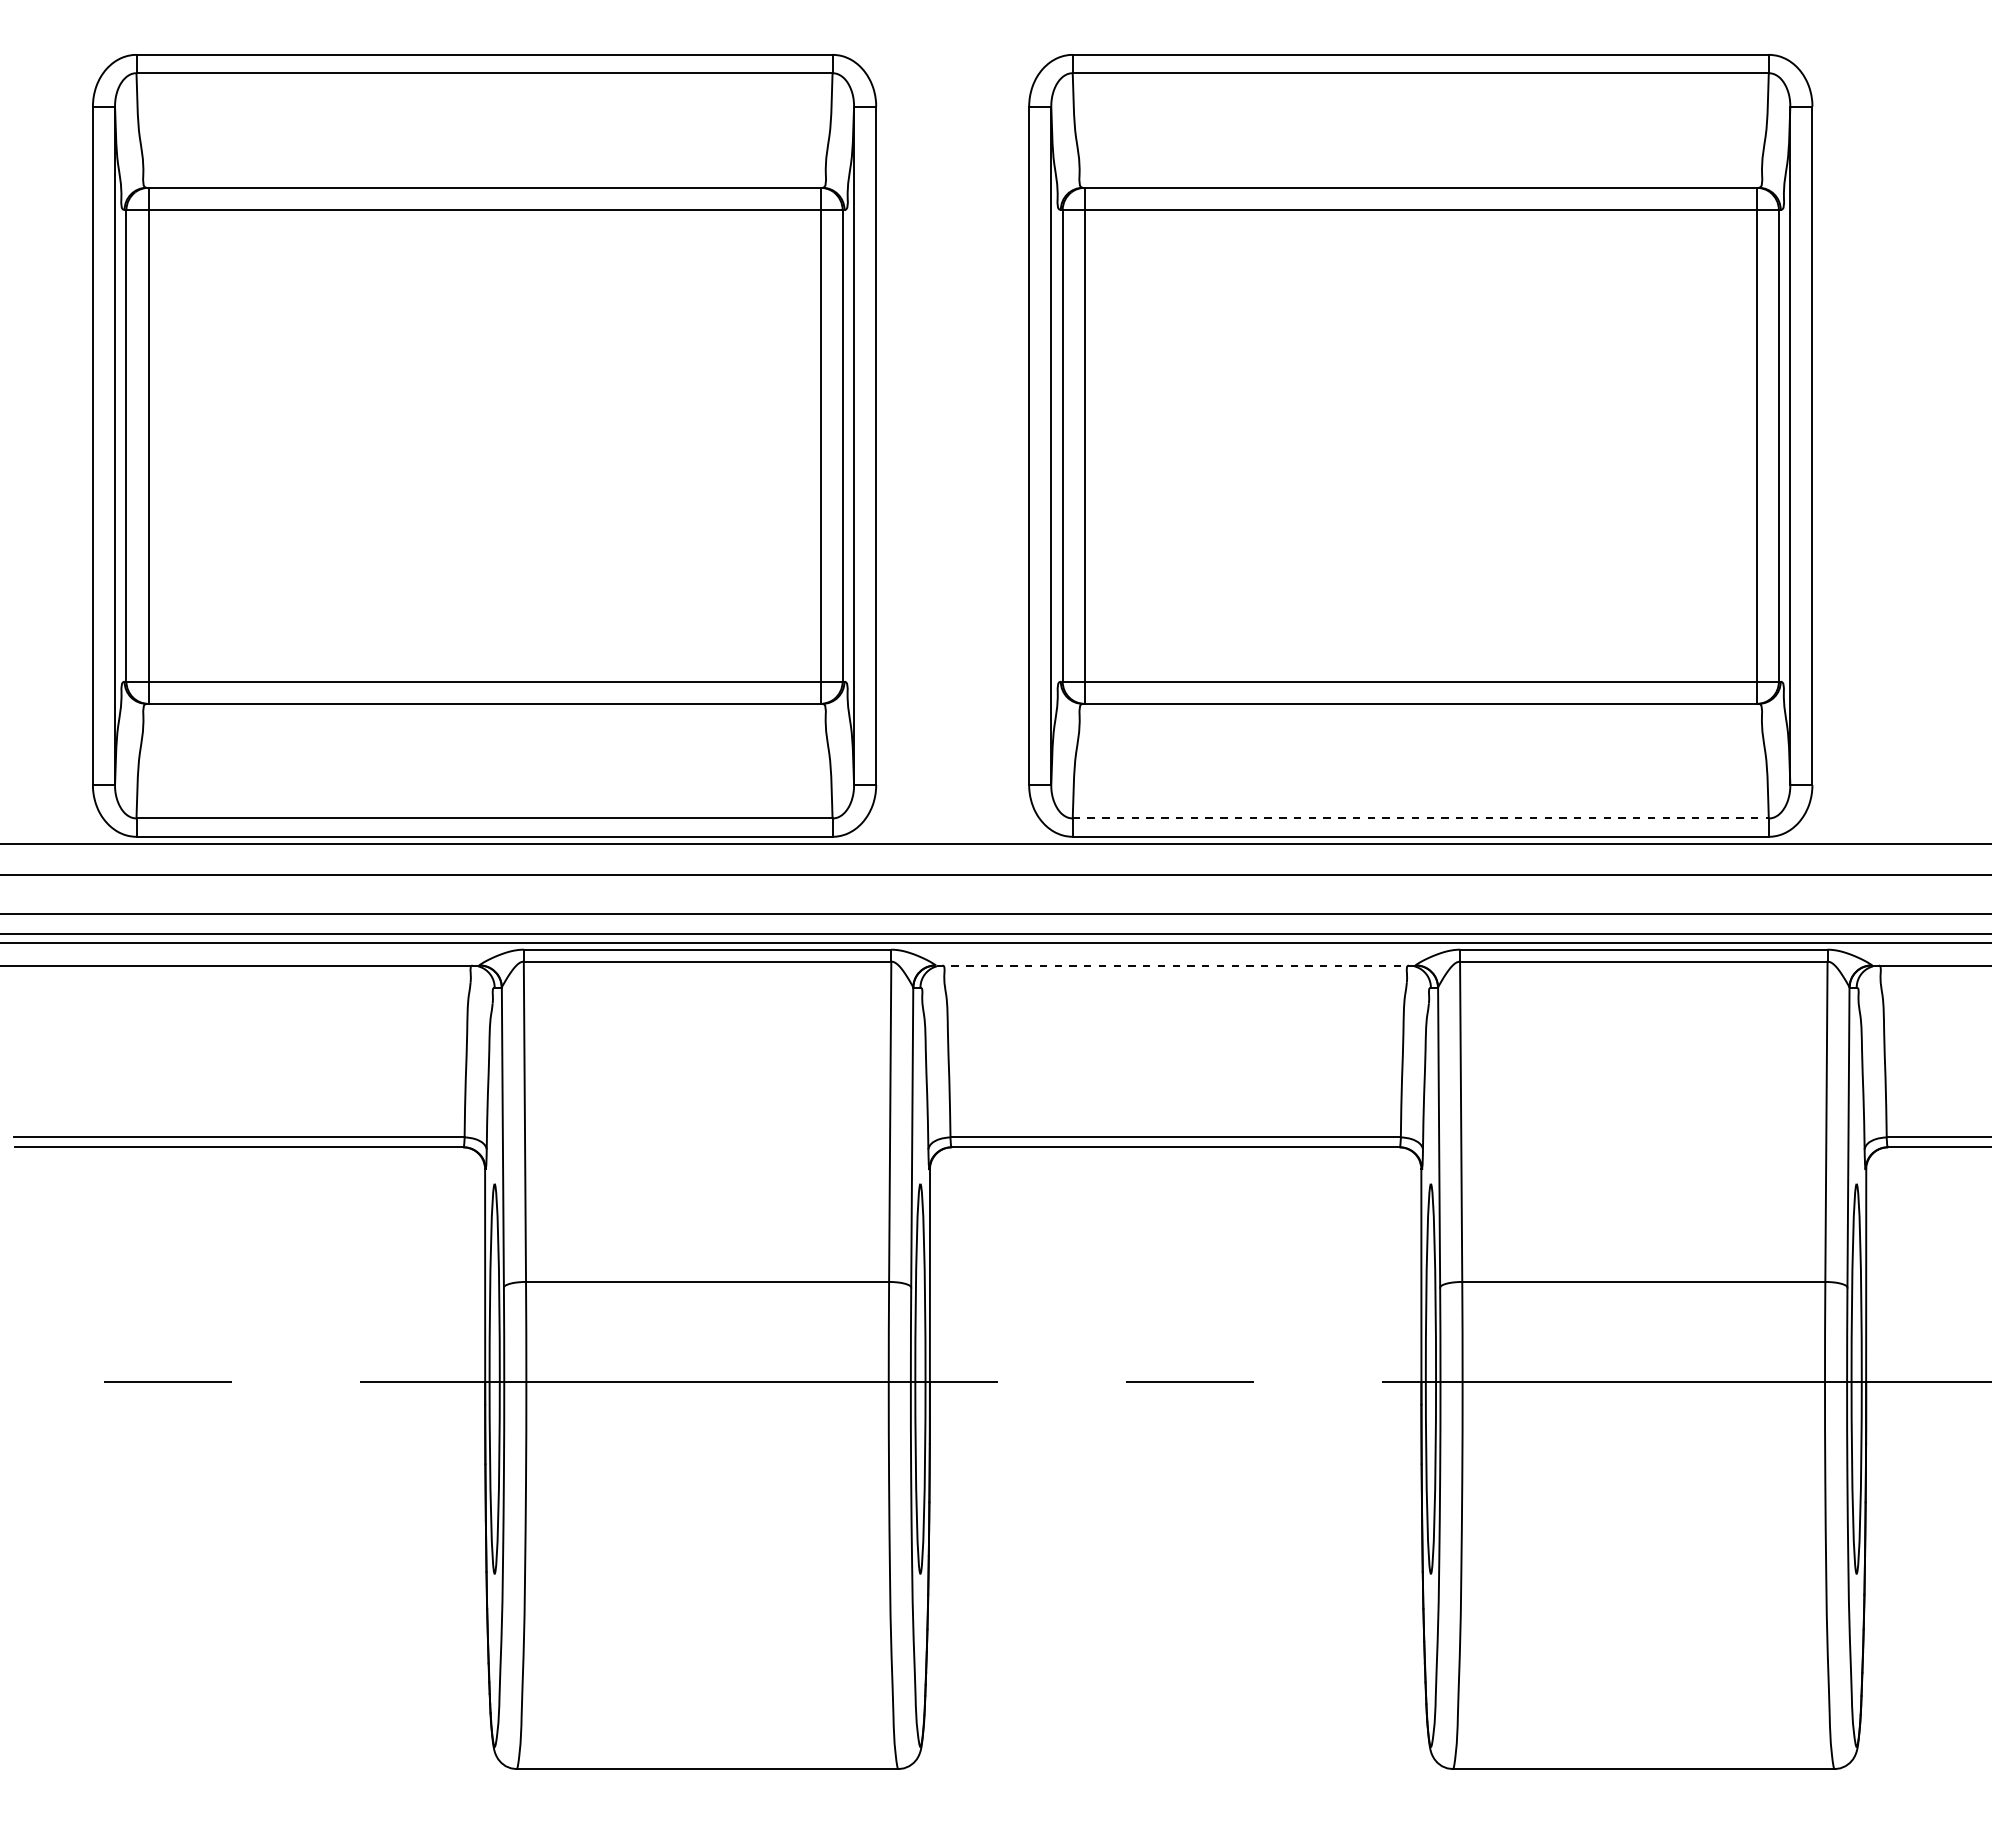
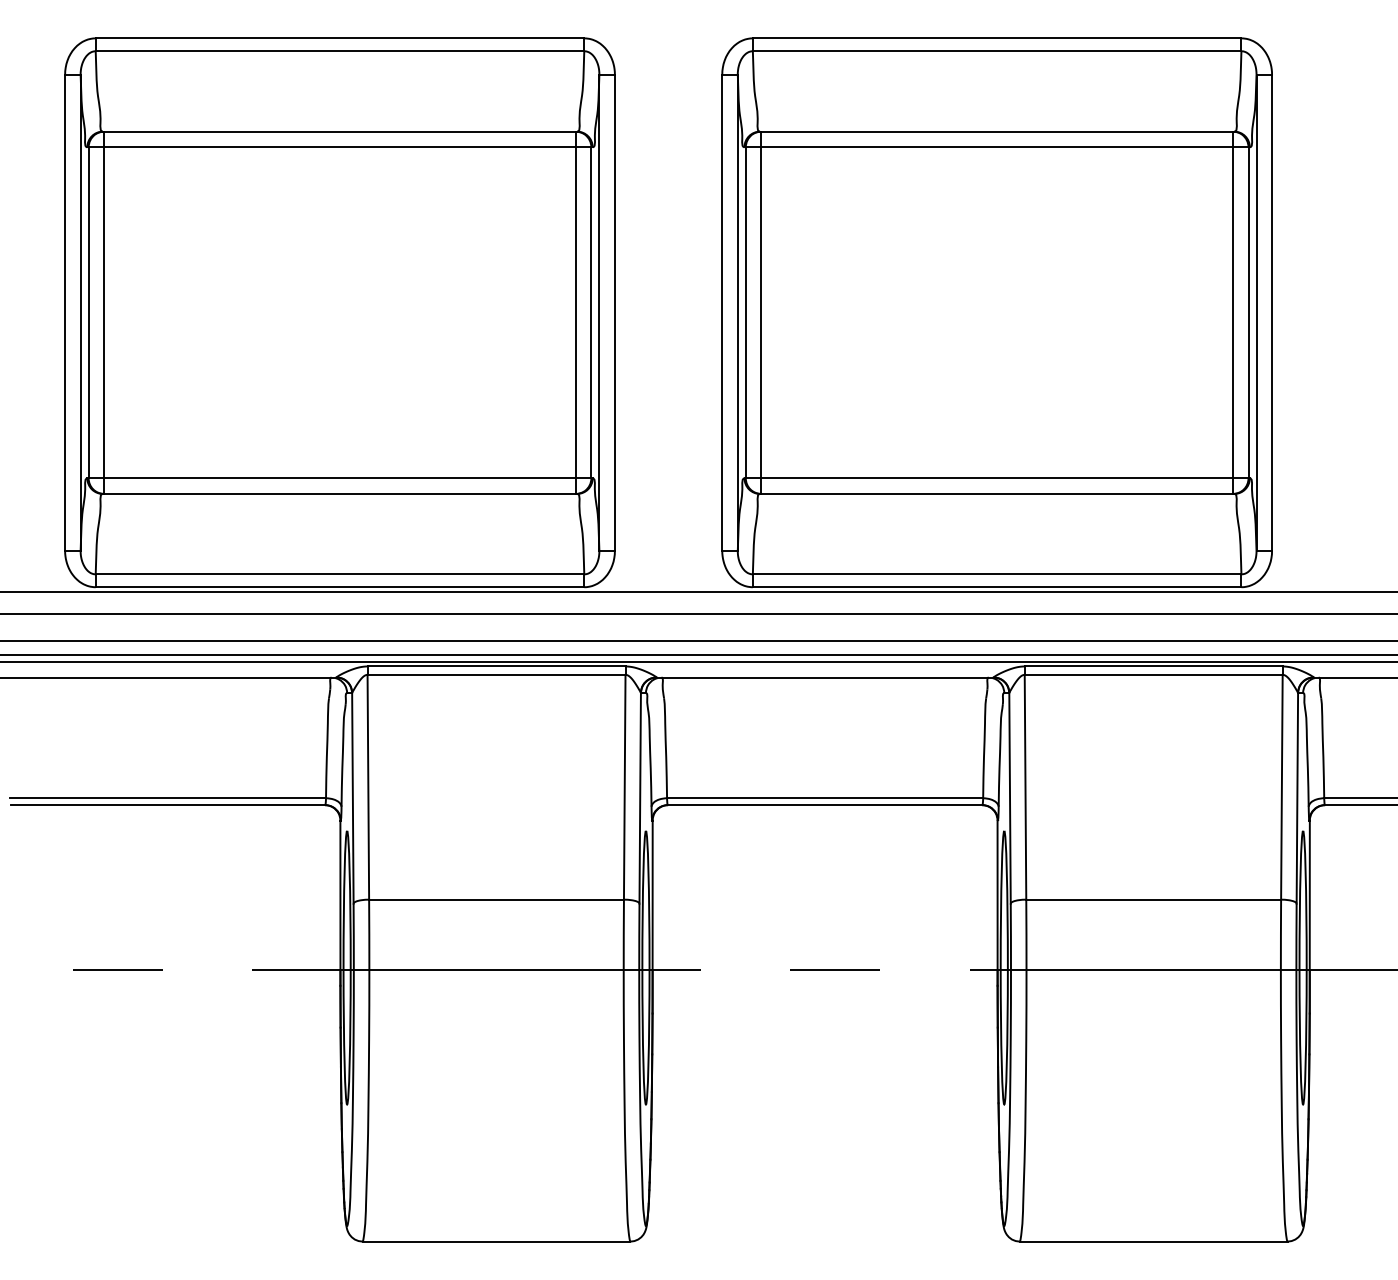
line: (1421, 818) -> (997, 574), dashed -> solid
line: (1175, 965) -> (824, 677), dashed -> solid

